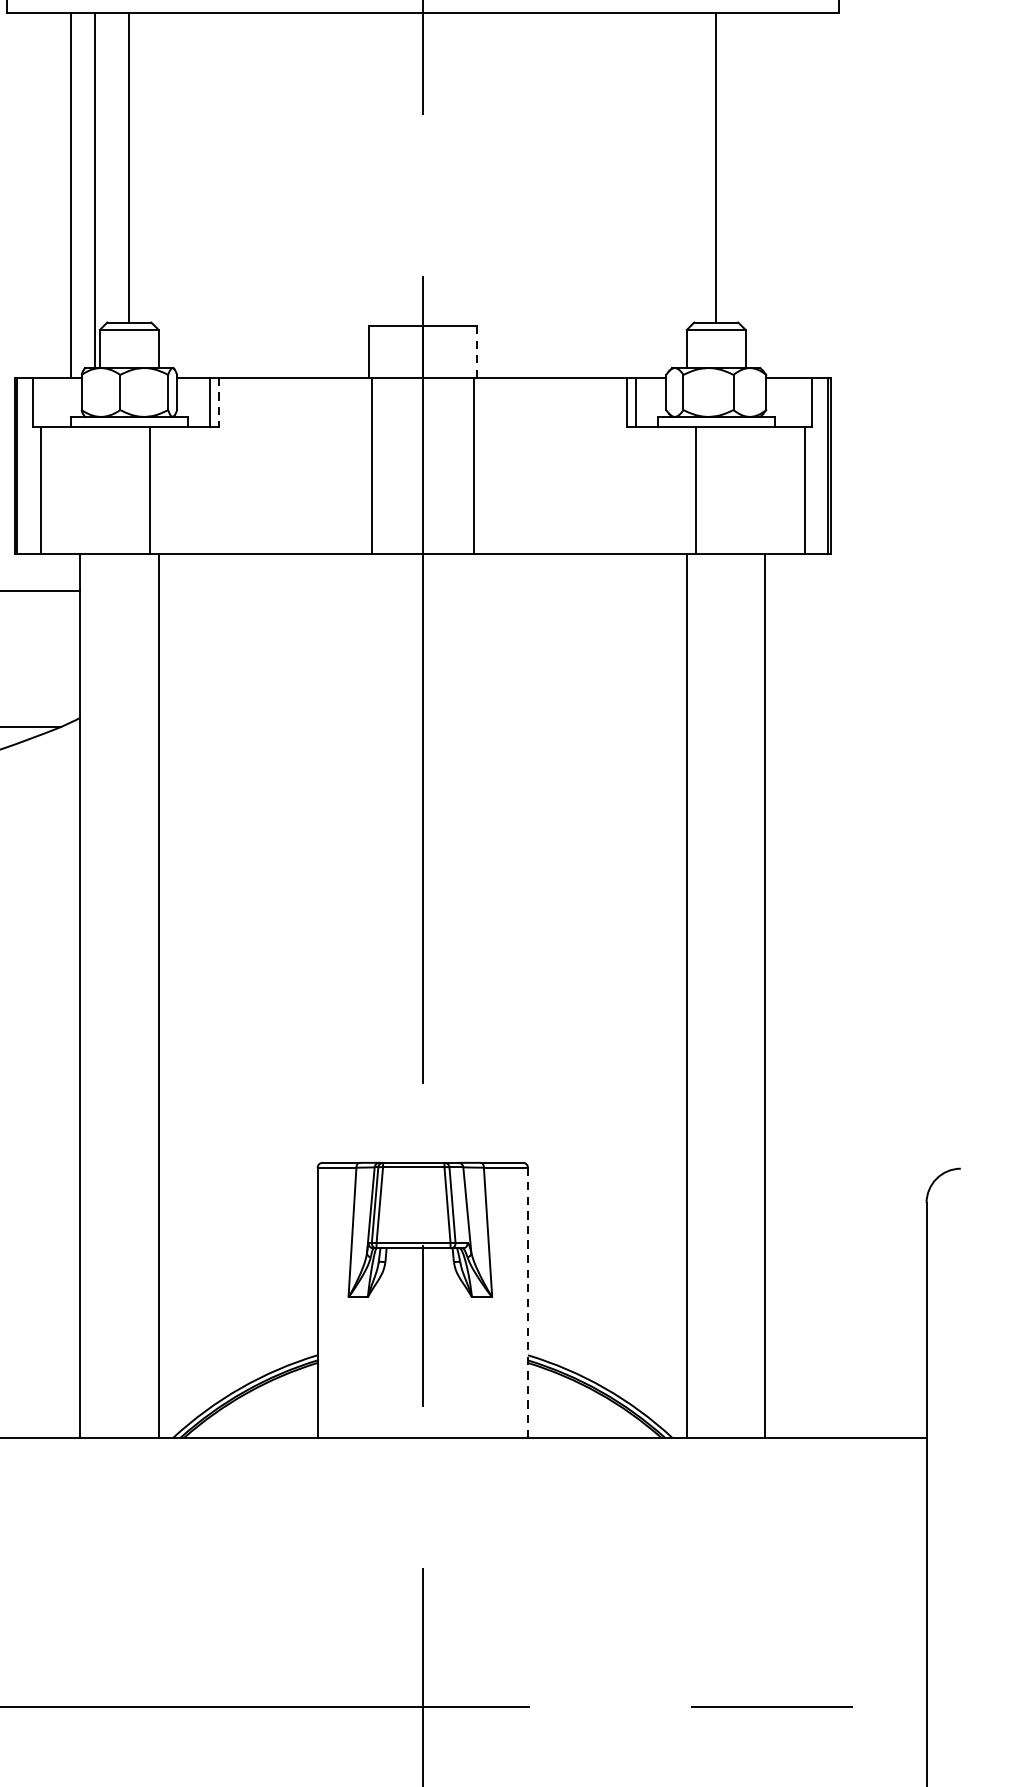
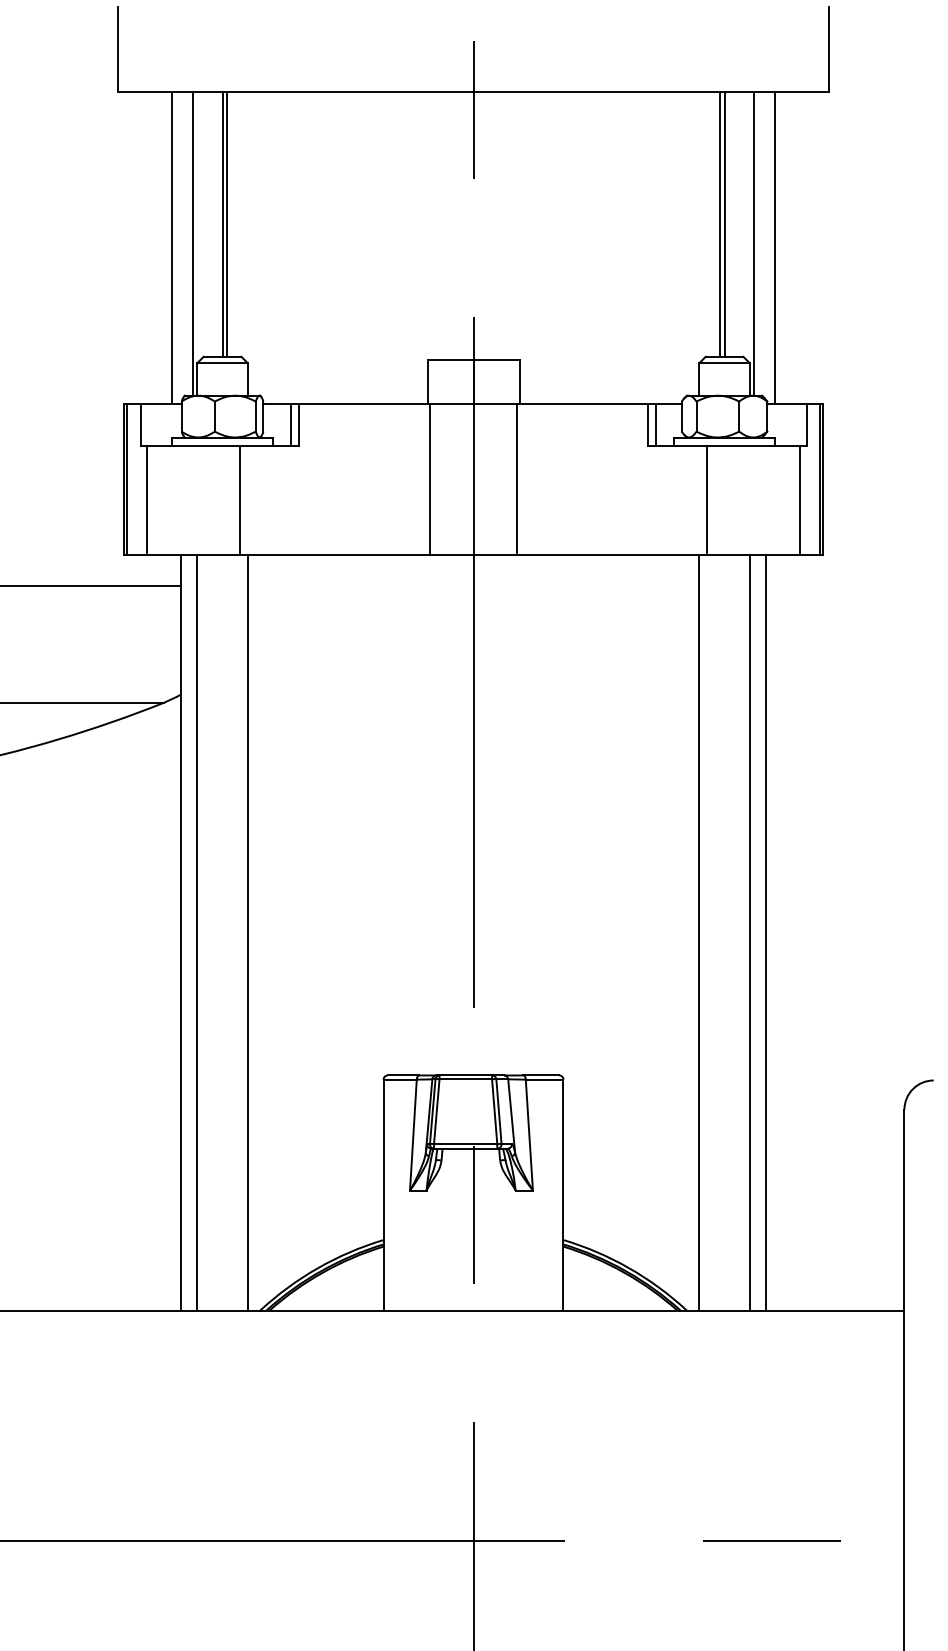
line: (133, 167) -> (226, 224), added
line: (711, 167) -> (720, 224), added
line: (750, 190) -> (753, 243), added
line: (774, 195) -> (774, 248), added
line: (476, 352) -> (519, 382), dashed -> solid
line: (219, 401) -> (299, 424), dashed -> solid
line: (100, 995) -> (197, 932), added
line: (745, 995) -> (749, 932), added
line: (527, 1302) -> (563, 1194), dashed -> solid

